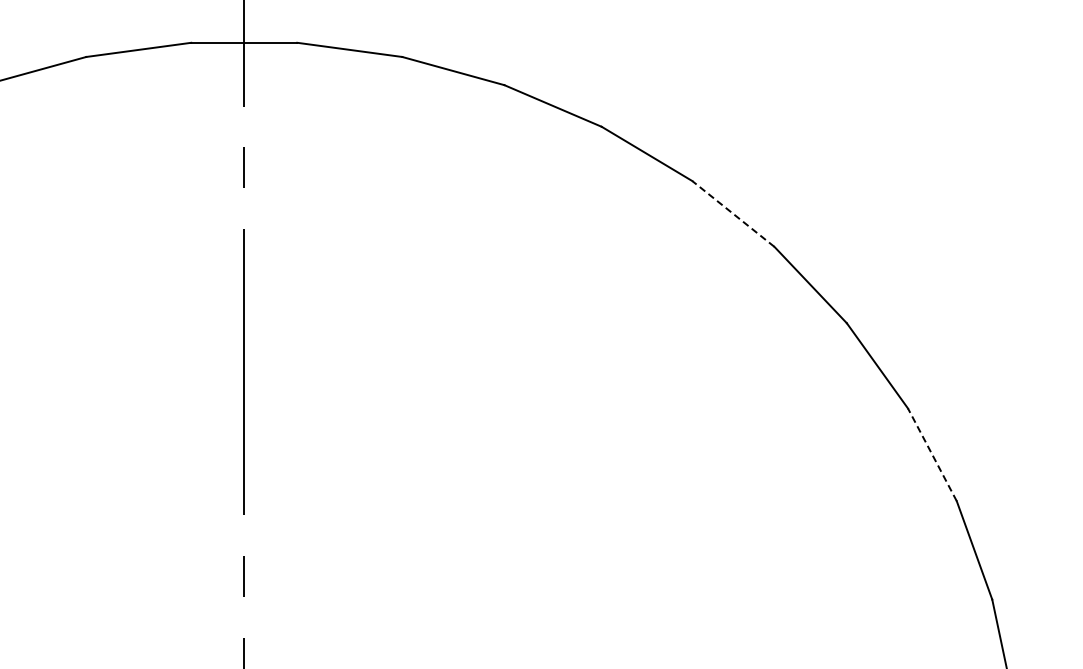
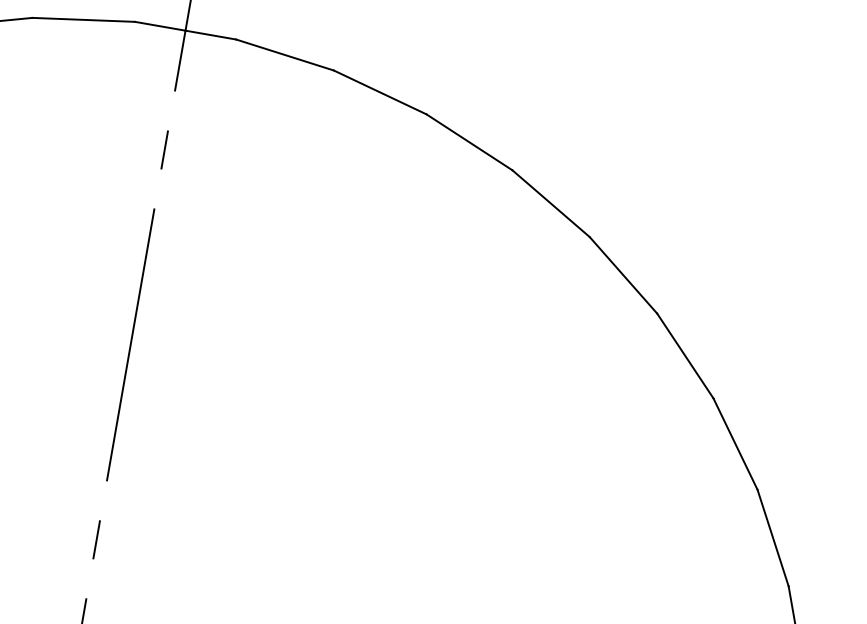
line: (733, 213) -> (623, 274), dashed -> solid
line: (932, 454) -> (773, 537), dashed -> solid

